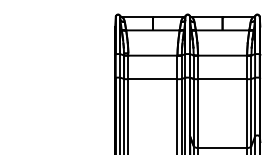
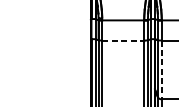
line: (153, 79) -> (123, 40), solid -> dashed
line: (198, 114) -> (162, 70), solid -> dashed

